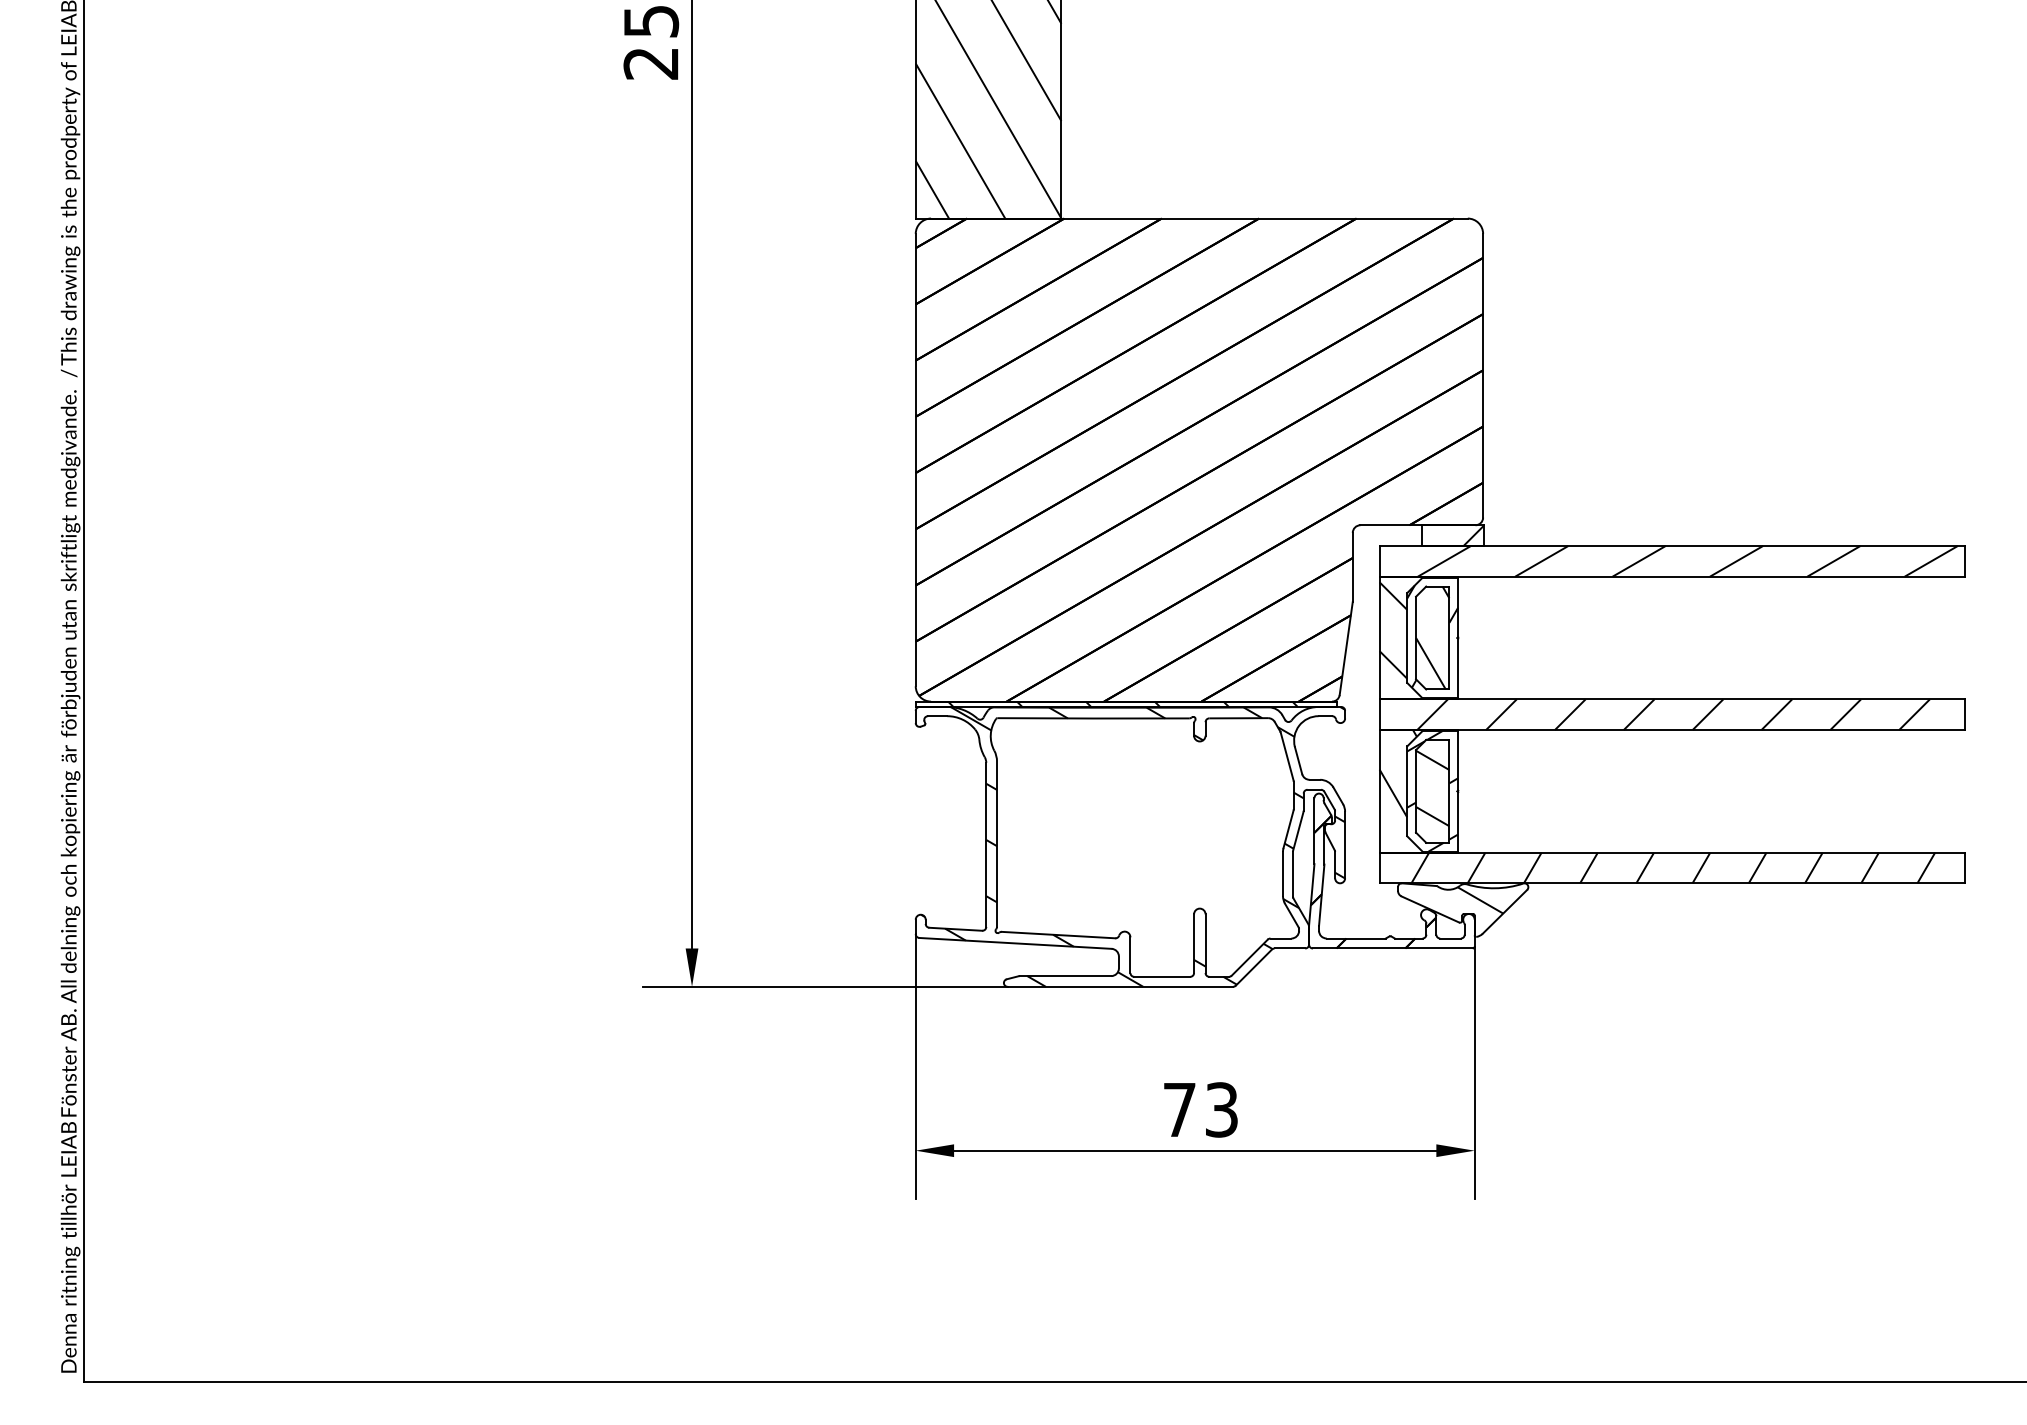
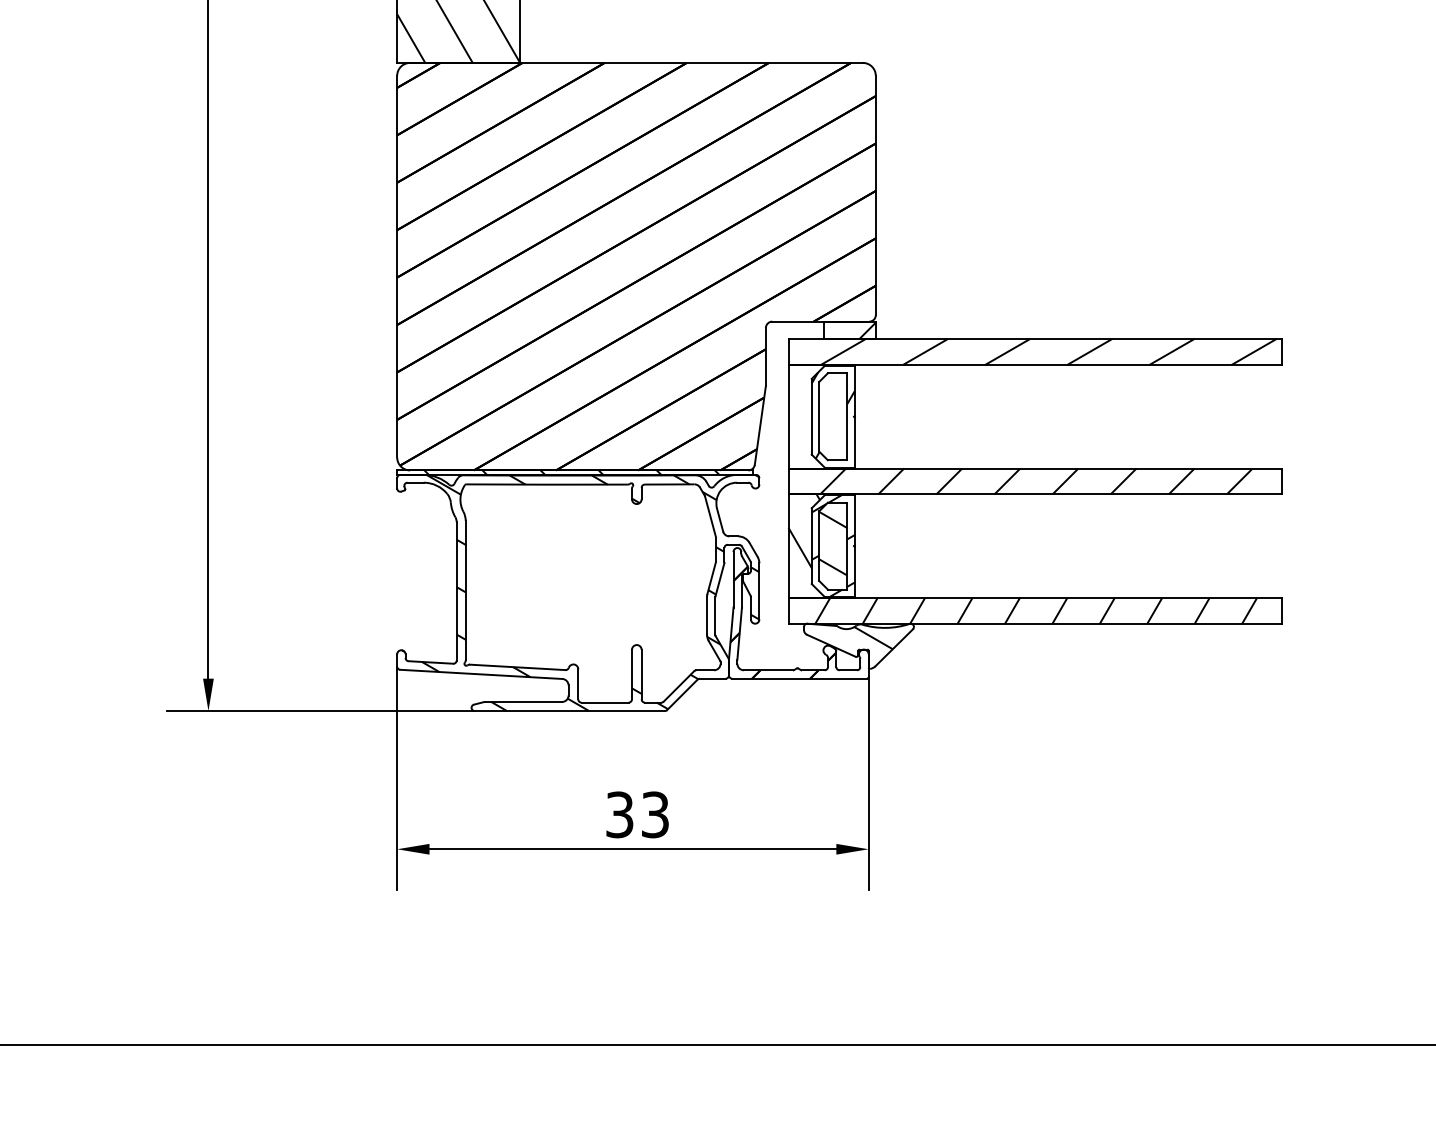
hatch: (1411, 637) -> (815, 416), removed
hatch: (1432, 637) -> (833, 416), removed
text: (1179, 1109) -> (619, 814), 73 -> 33

